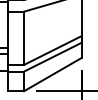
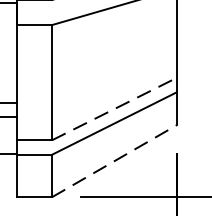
line: (53, 50) -> (115, 109), solid -> dashed
line: (53, 74) -> (115, 161), solid -> dashed

